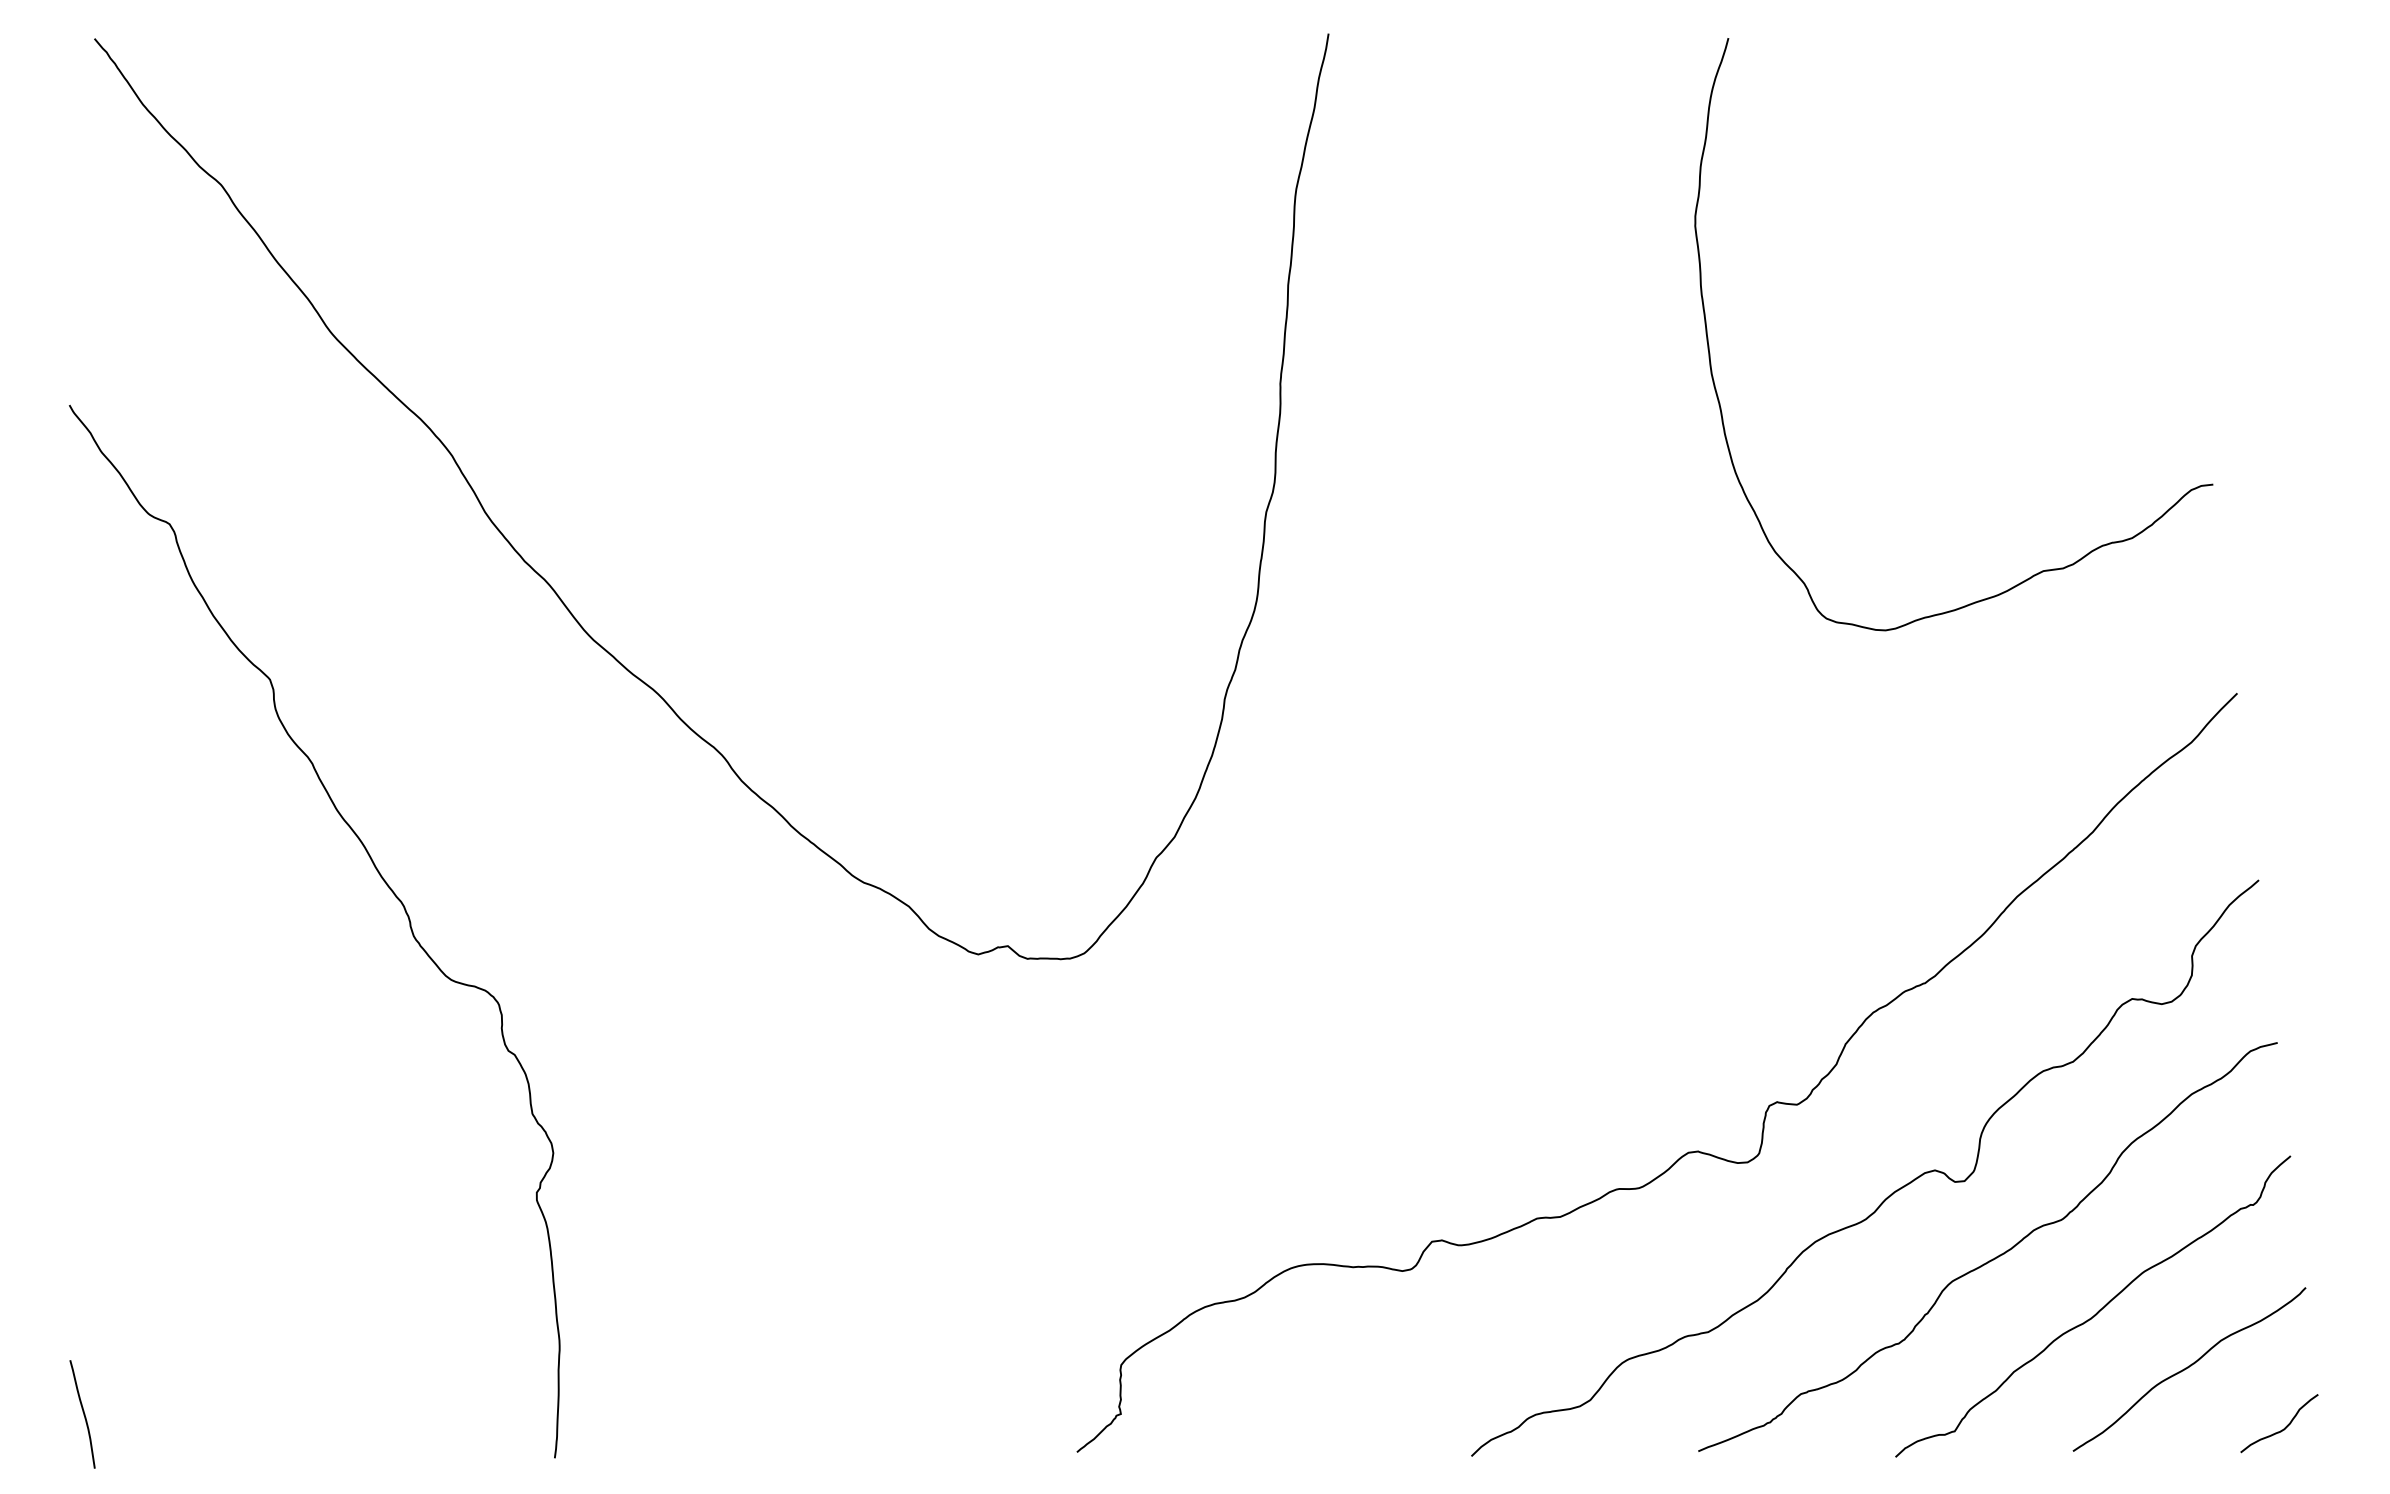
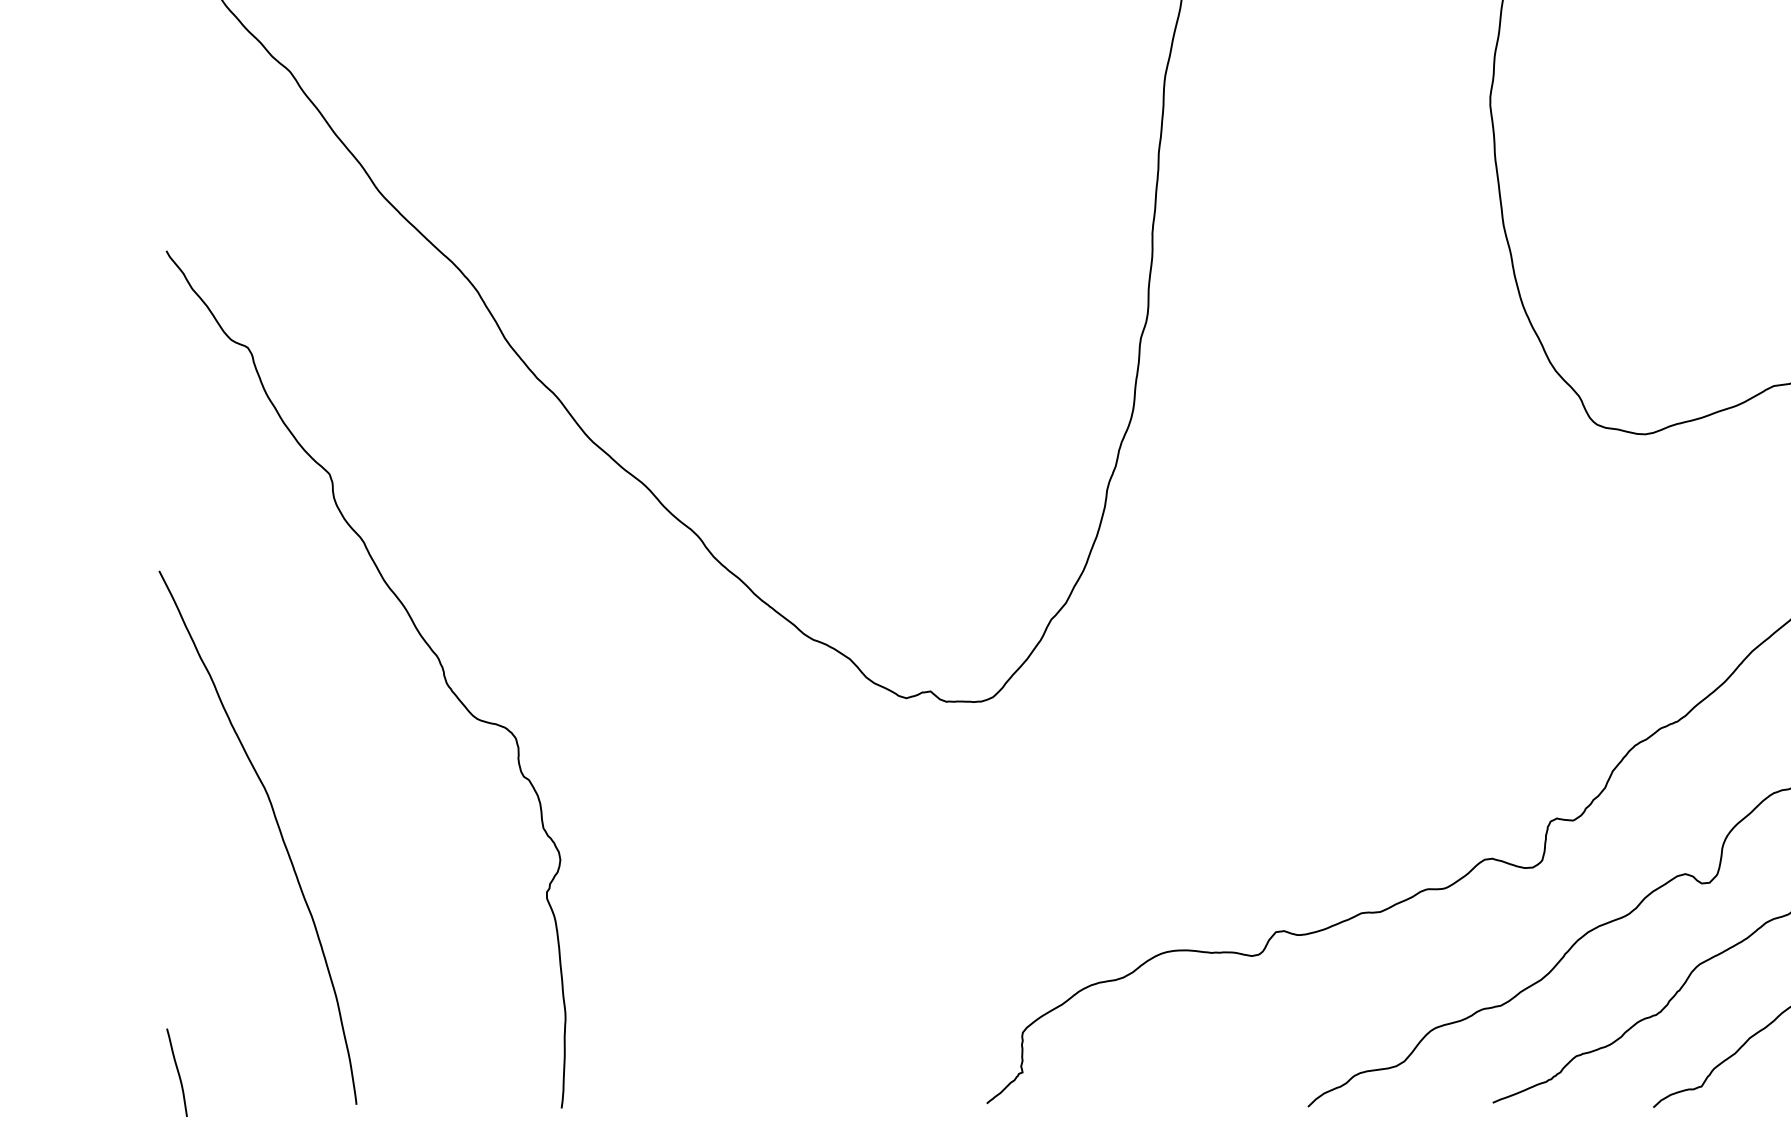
curve: (206, 1113) -> (277, 827), added

